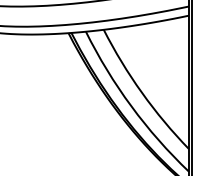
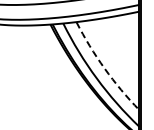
arc: (141, 92) -> (104, 68), solid -> dashed

